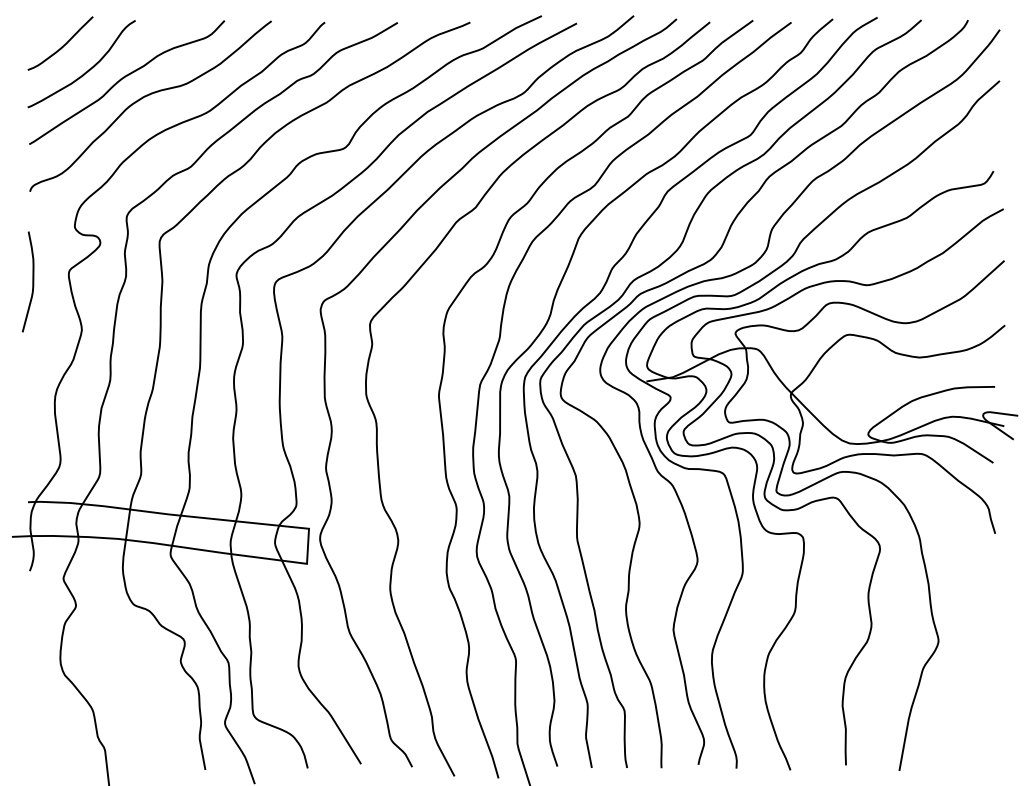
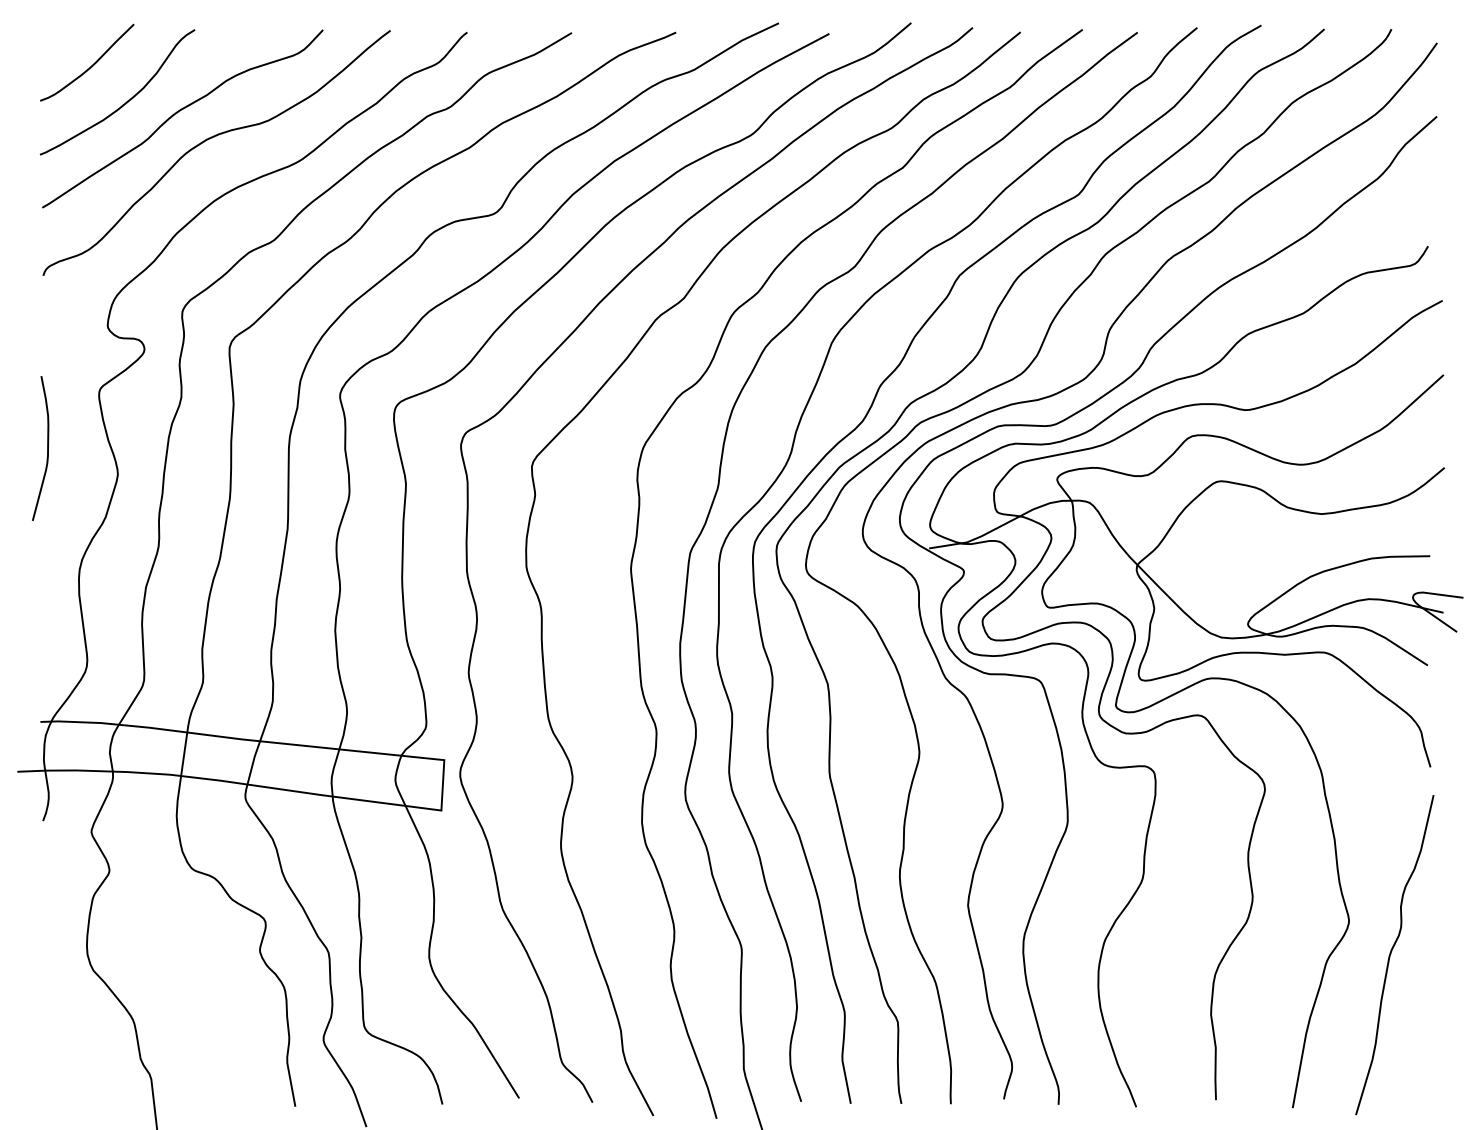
curve: (32, 281) -> (46, 447), moved
curve: (968, 663) -> (1392, 953), added

